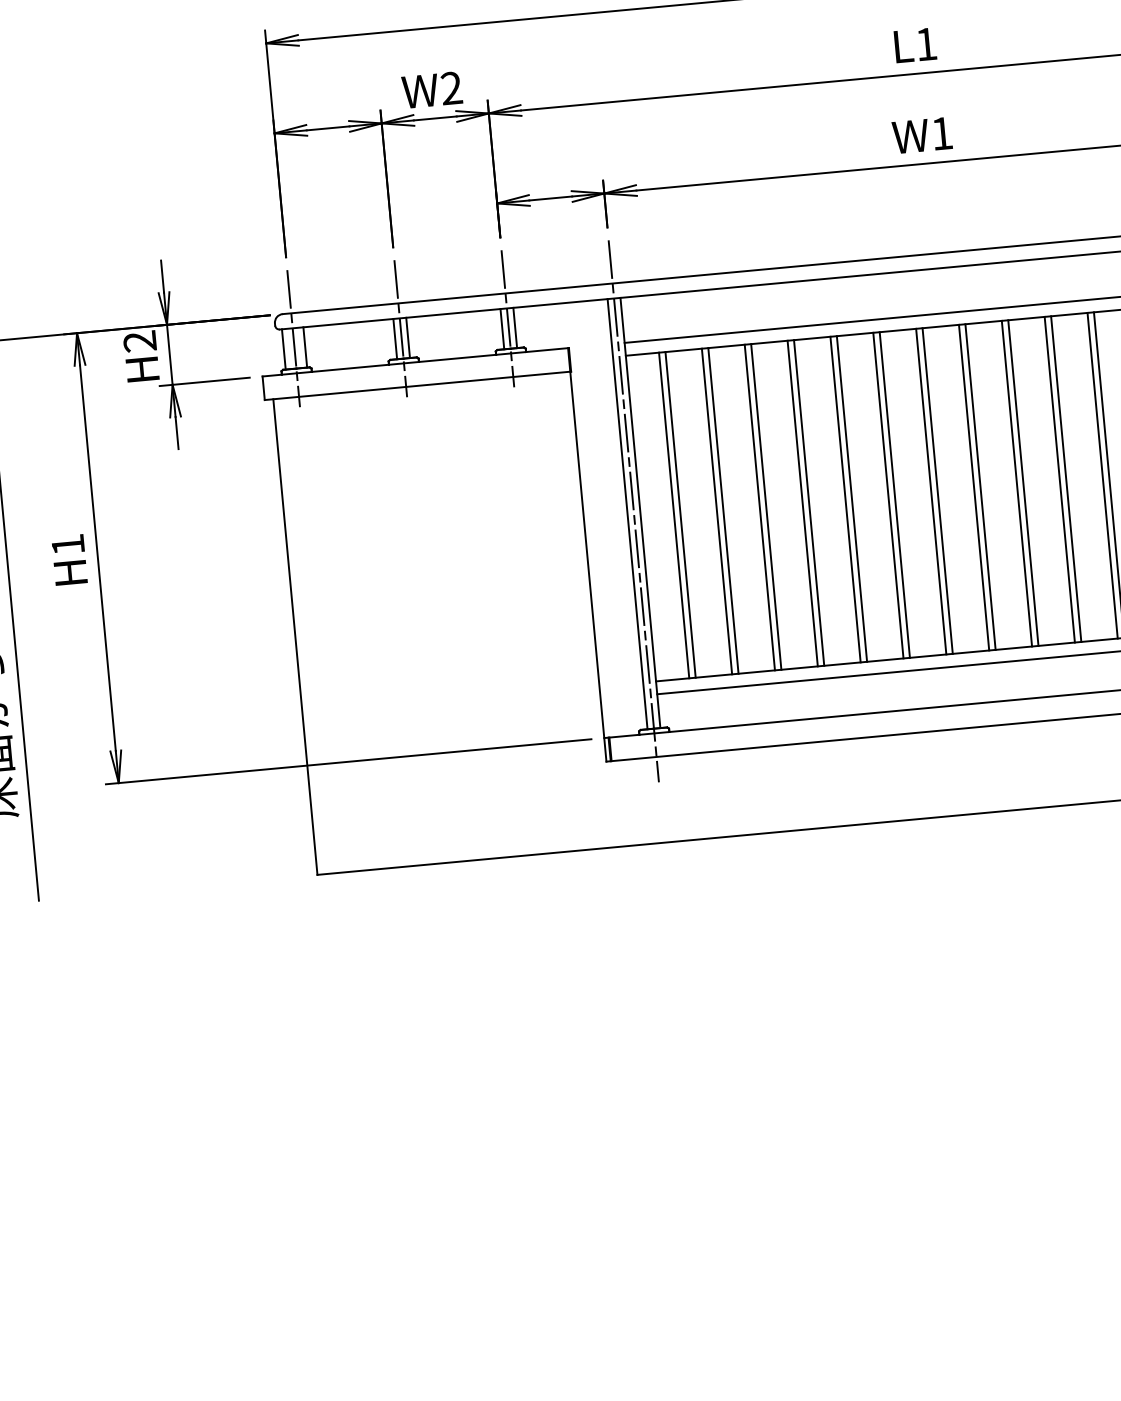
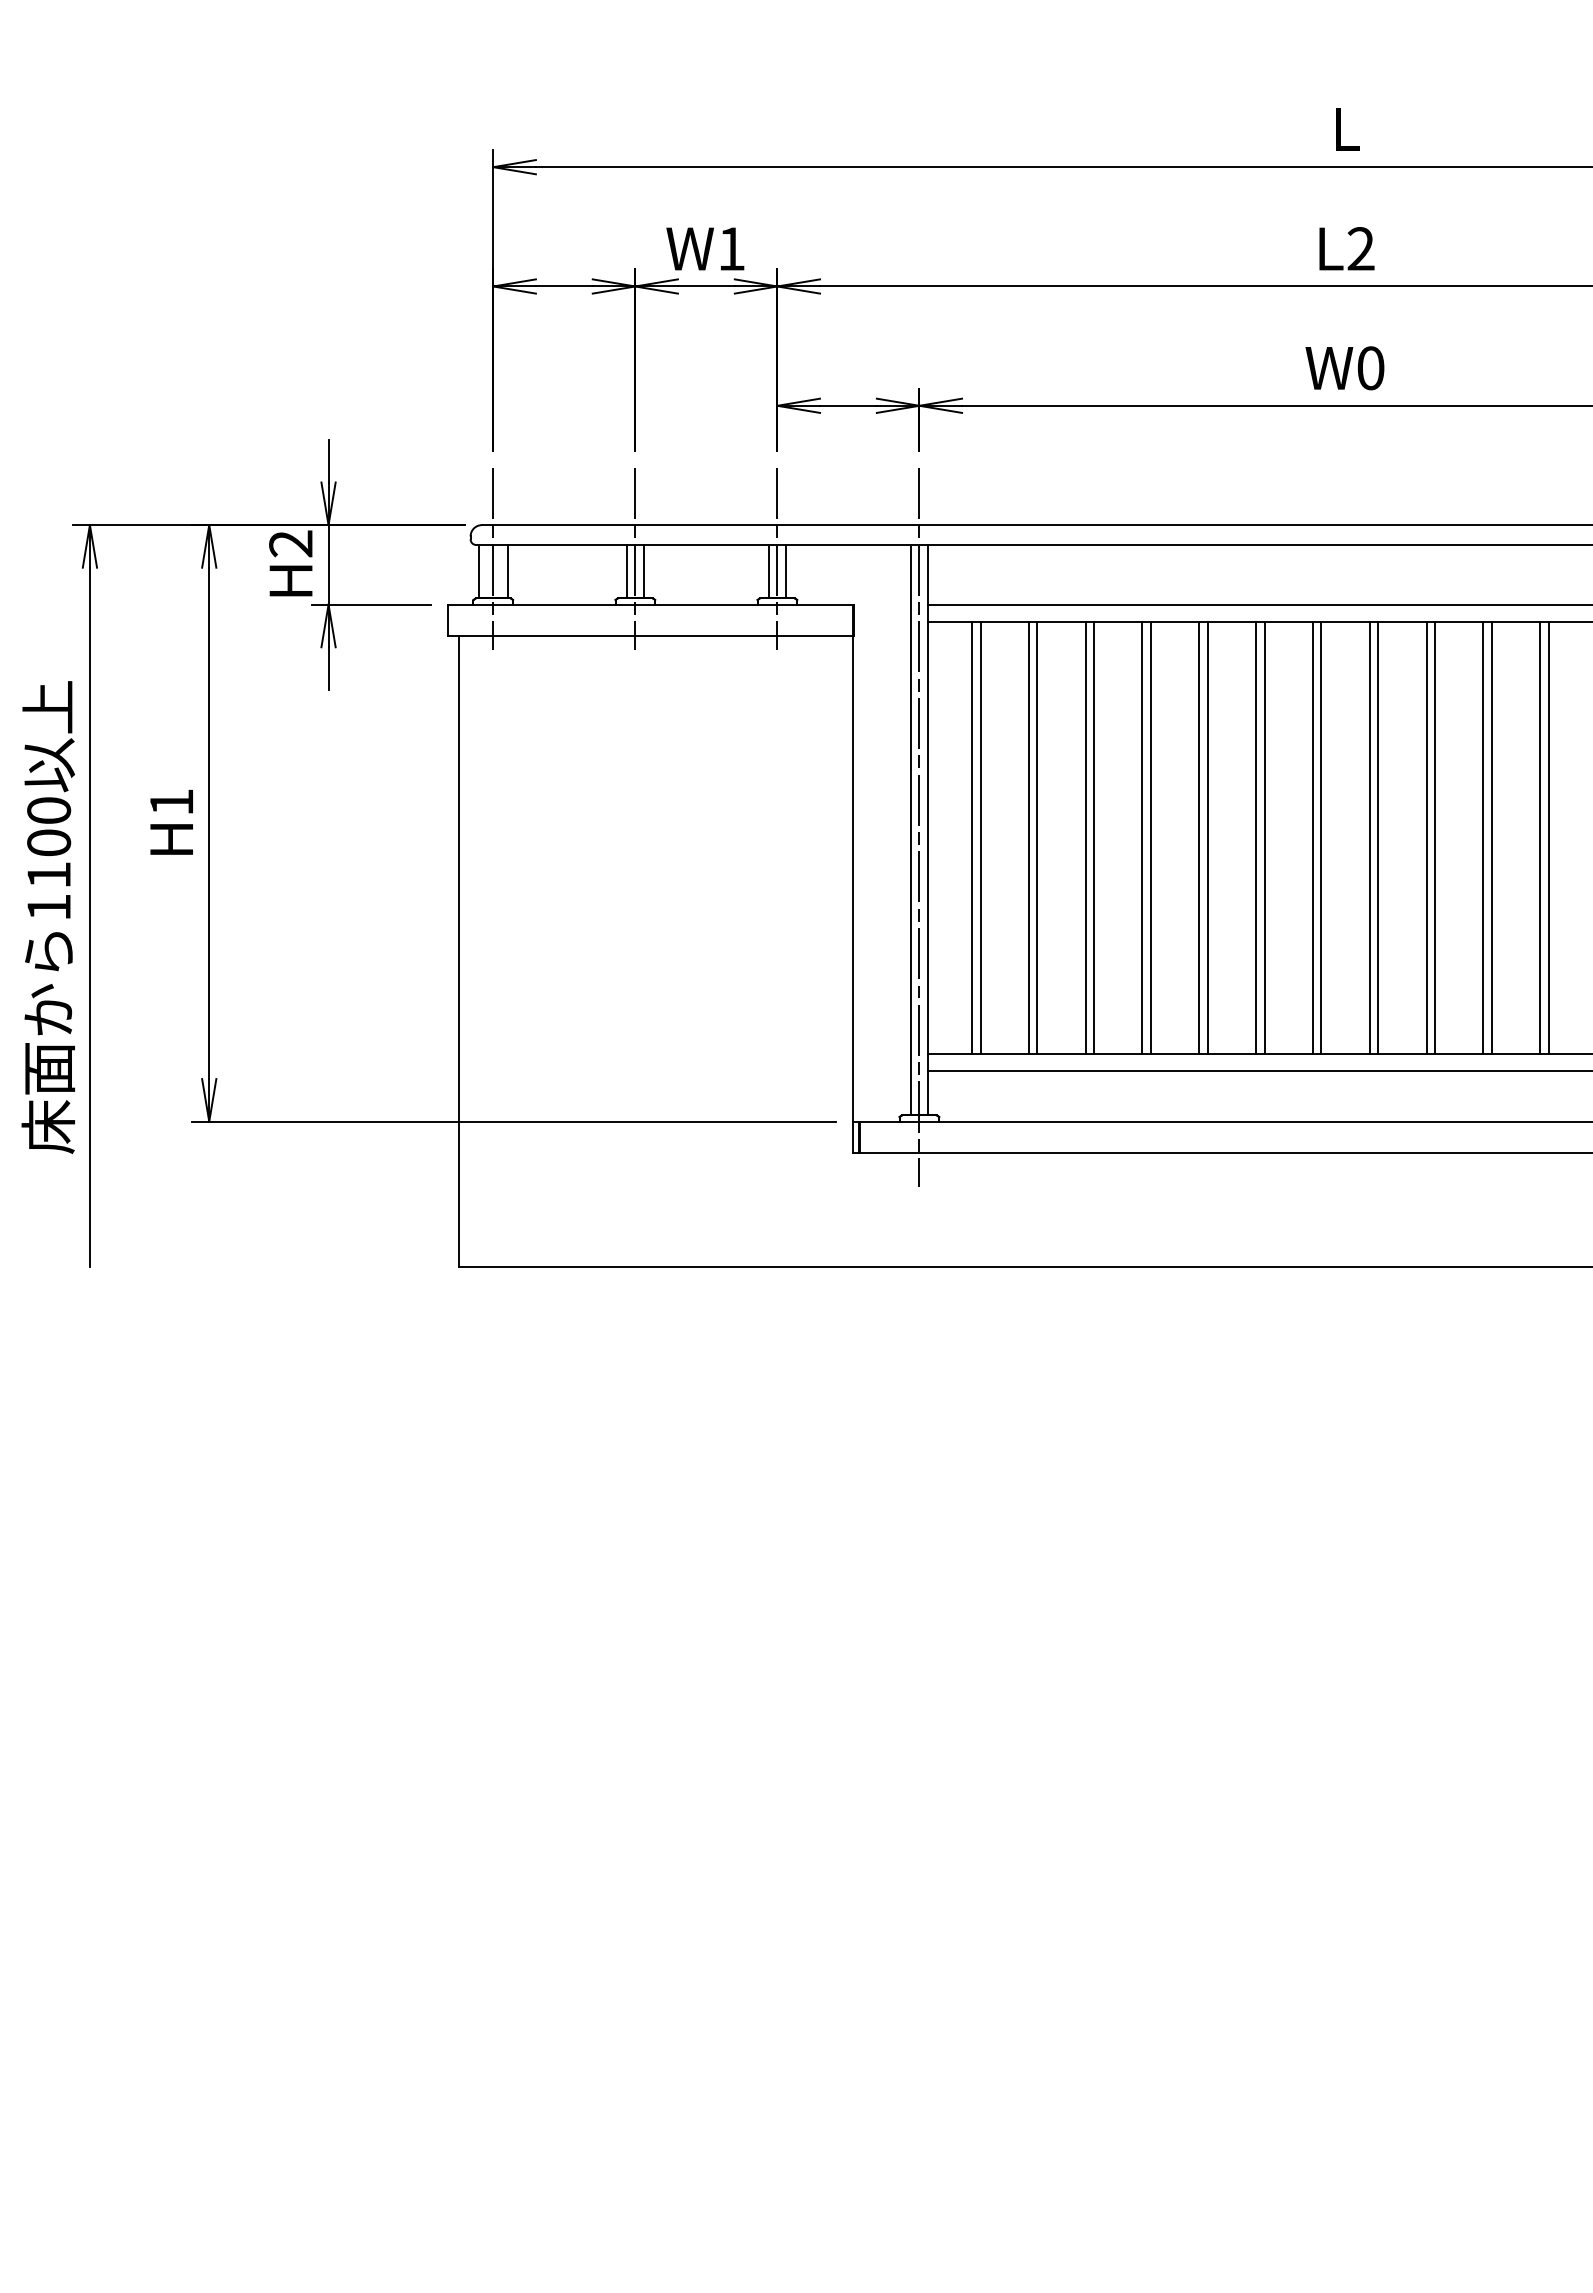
text: (925, 44) -> (1360, 248), L1 -> L2
text: (451, 88) -> (731, 248), W2 -> W1
text: (941, 133) -> (1370, 368), W1 -> W0

